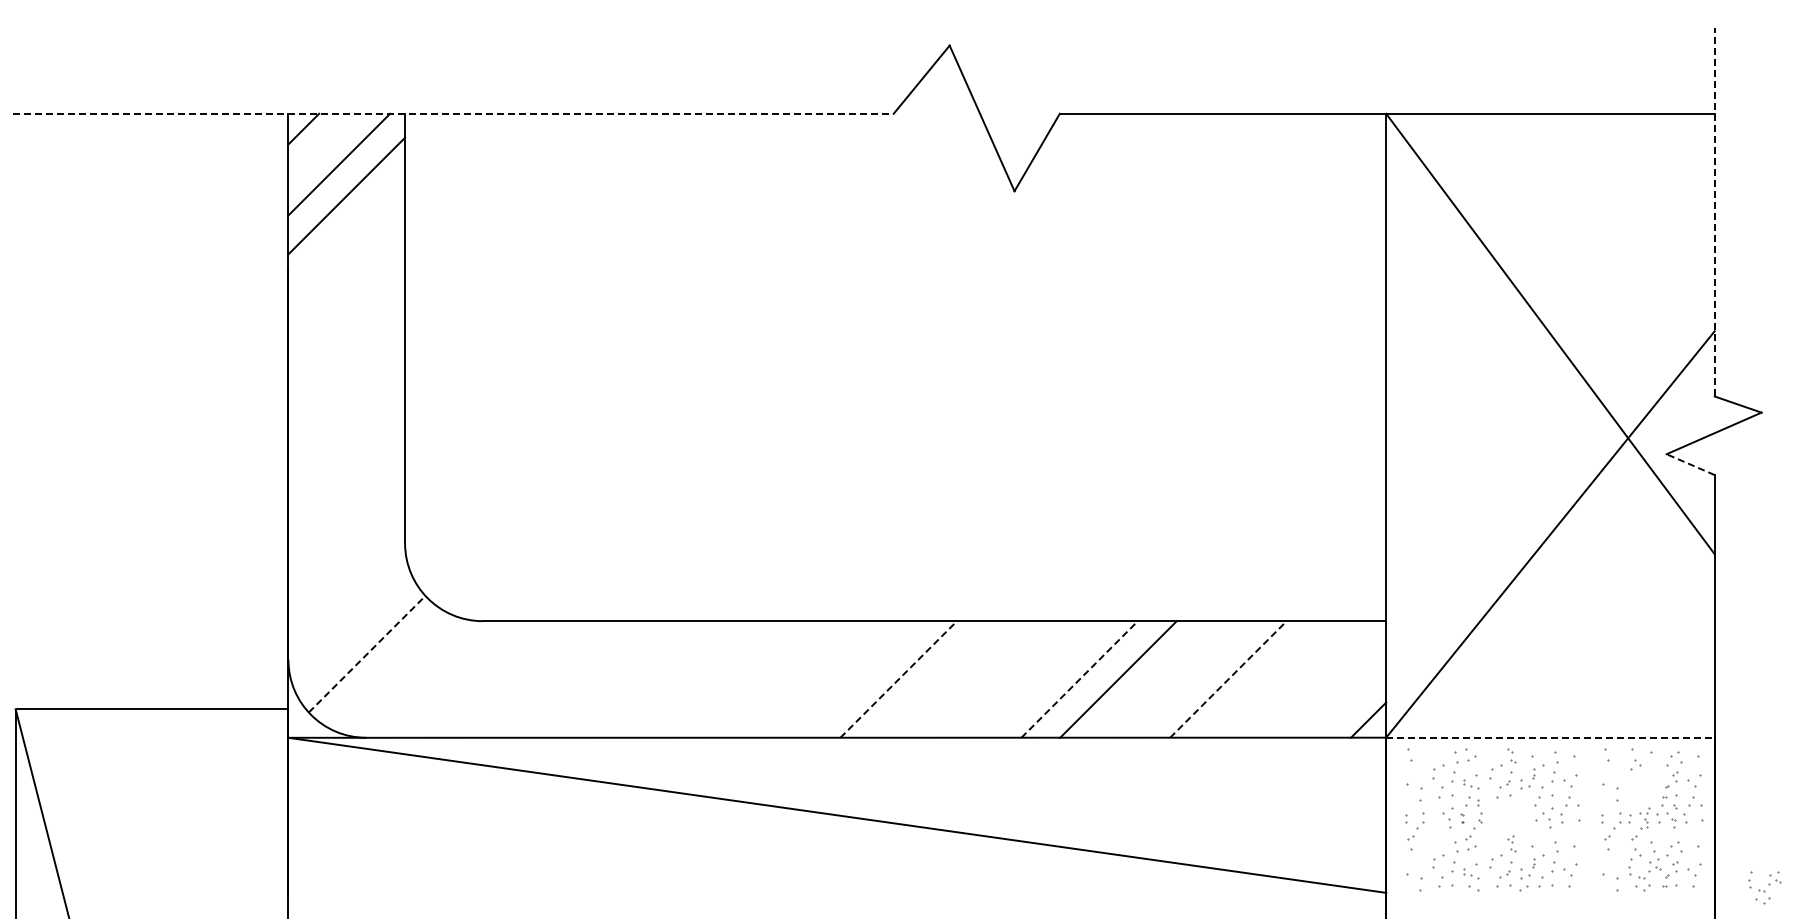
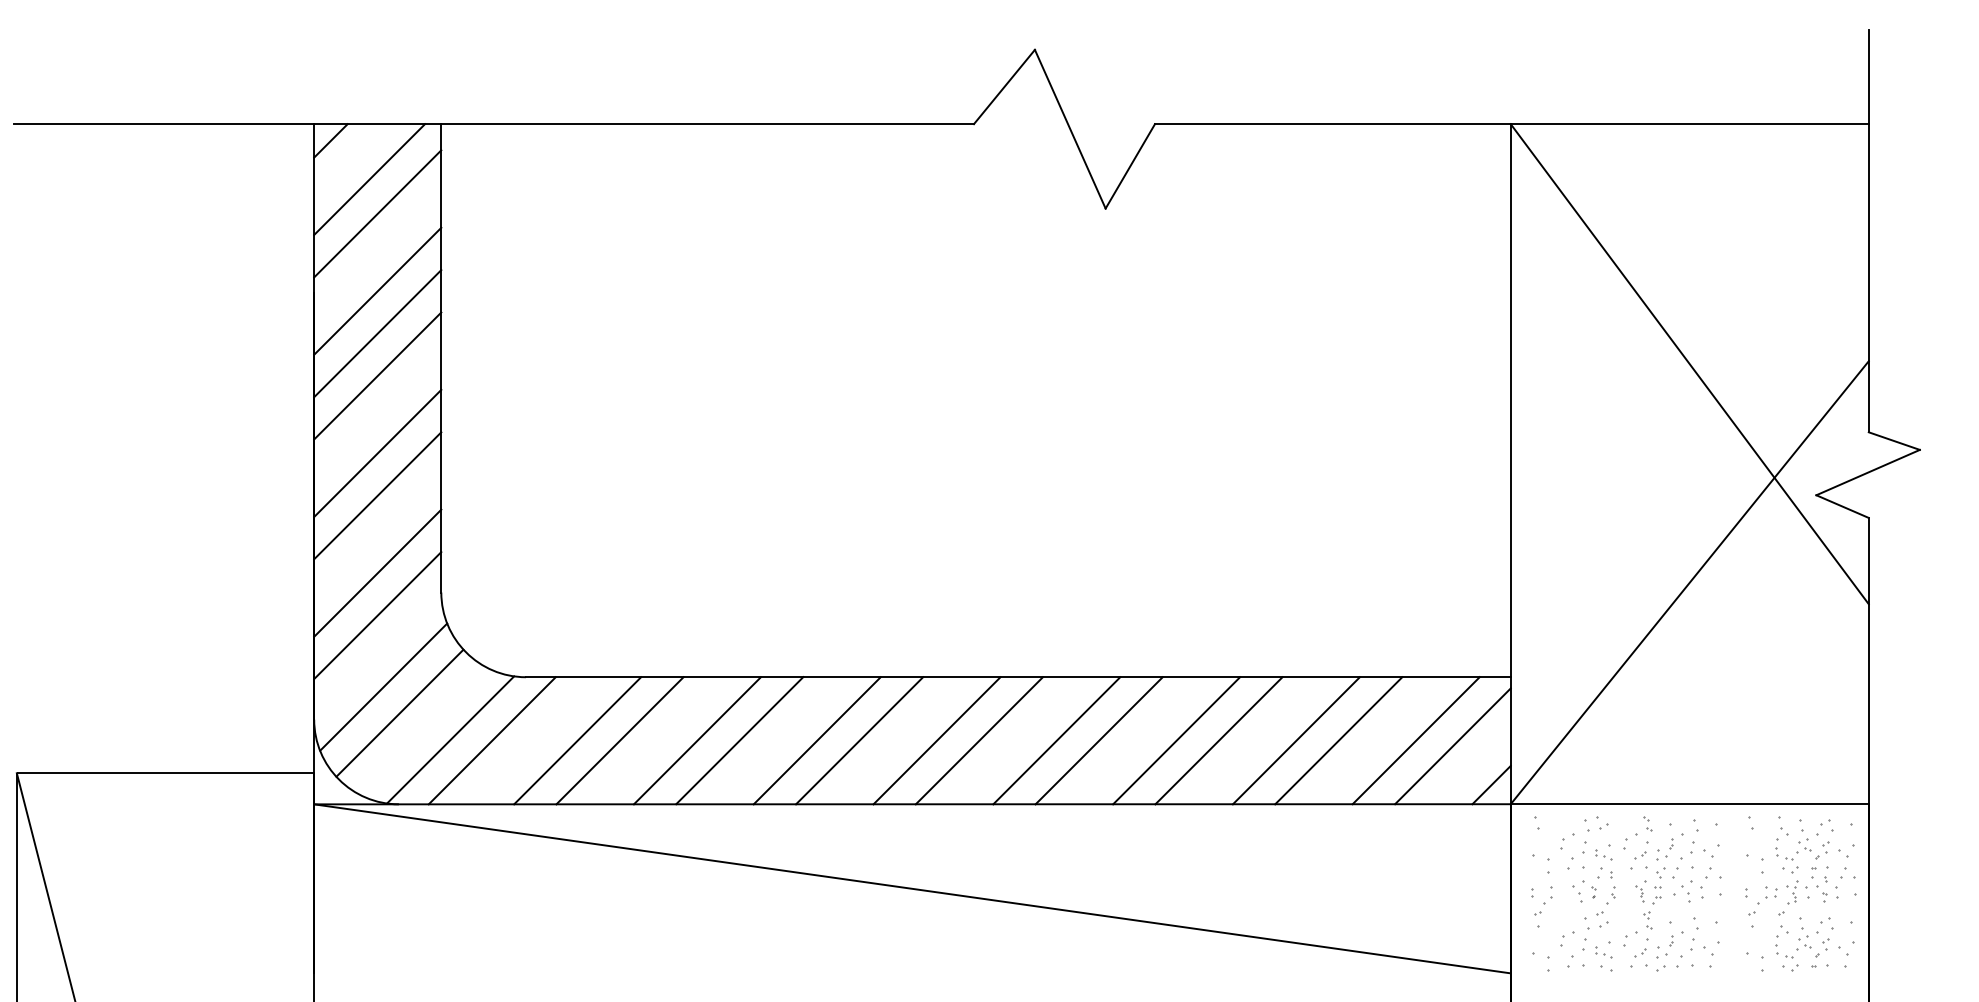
line: (453, 113) -> (494, 123), dashed -> solid
line: (1714, 211) -> (1868, 230), dashed -> solid
line: (346, 266) -> (377, 290), added
line: (346, 305) -> (377, 333), added
line: (346, 344) -> (377, 375), added
line: (346, 415) -> (377, 453), added
line: (346, 454) -> (377, 495), added
line: (1690, 464) -> (1842, 506), dashed -> solid
line: (346, 525) -> (377, 572), added
line: (346, 564) -> (377, 615), added
line: (351, 629) -> (382, 686), added
line: (367, 653) -> (400, 712), dashed -> solid
line: (413, 678) -> (450, 739), added
line: (451, 679) -> (491, 740), added
line: (529, 679) -> (576, 740), added
line: (568, 679) -> (619, 740), added
line: (639, 679) -> (696, 740), added
line: (678, 679) -> (739, 740), added
line: (749, 679) -> (816, 740), added
line: (788, 679) -> (859, 740), added
line: (859, 679) -> (936, 740), added
line: (899, 679) -> (980, 740), dashed -> solid
line: (969, 679) -> (1056, 740), added
line: (1008, 679) -> (1099, 740), added
line: (1080, 679) -> (1177, 740), dashed -> solid
line: (1189, 679) -> (1296, 740), added
line: (1228, 679) -> (1338, 740), dashed -> solid
line: (1299, 679) -> (1416, 740), added
line: (1333, 684) -> (1453, 746), added
line: (1550, 737) -> (1689, 804), dashed -> solid
part: (1644, 781) -> (1792, 851), added
part: (1514, 812) -> (1650, 885), added
part: (1764, 887) -> (1923, 967), removed

